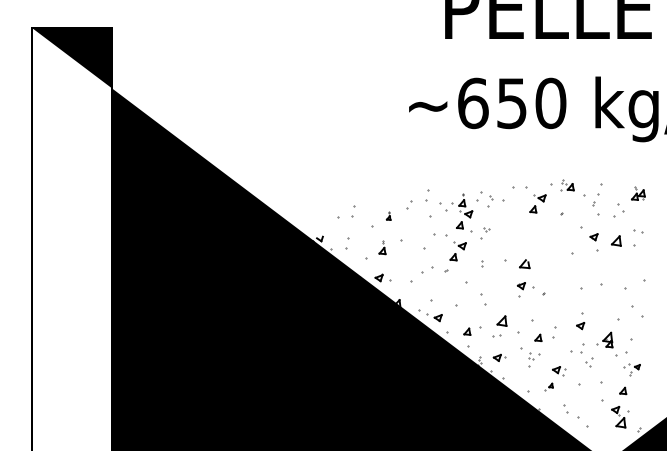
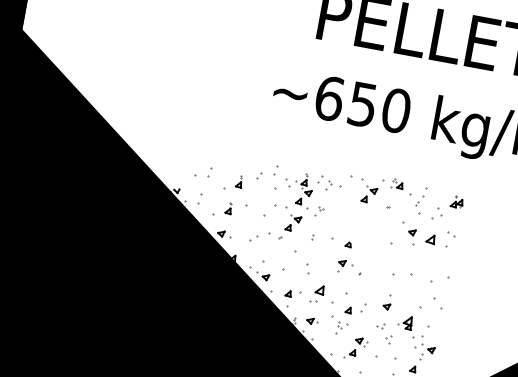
part: (388, 216) -> (239, 182), size x1.67
part: (524, 263) -> (348, 244), size x0.62
part: (416, 276) -> (253, 238), size x0.62
part: (577, 348) -> (380, 325), size x0.62
part: (631, 369) -> (423, 352), size x1.43
part: (549, 386) -> (350, 353), size x1.67

